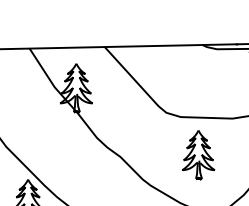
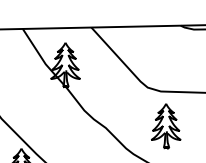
part: (198, 155) -> (166, 126), moved

